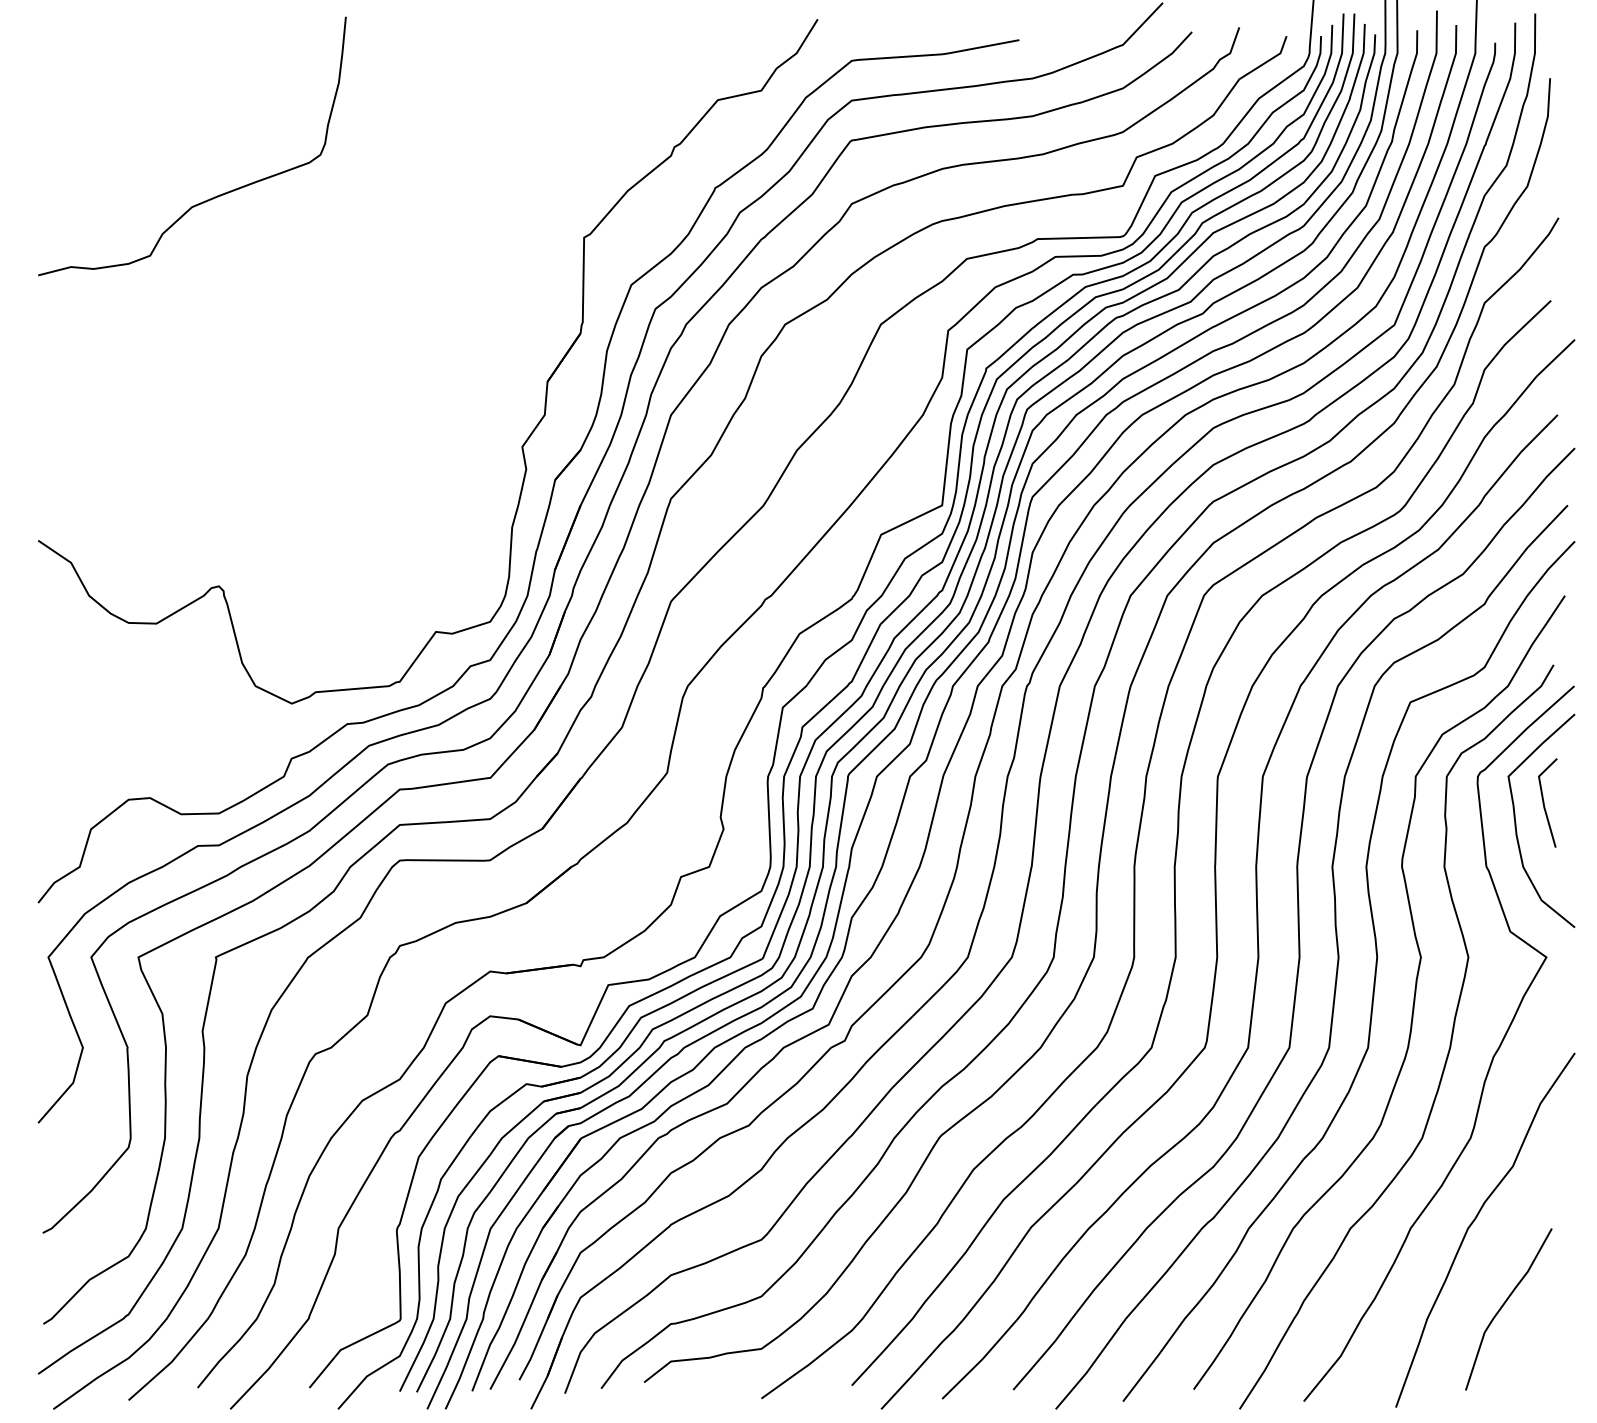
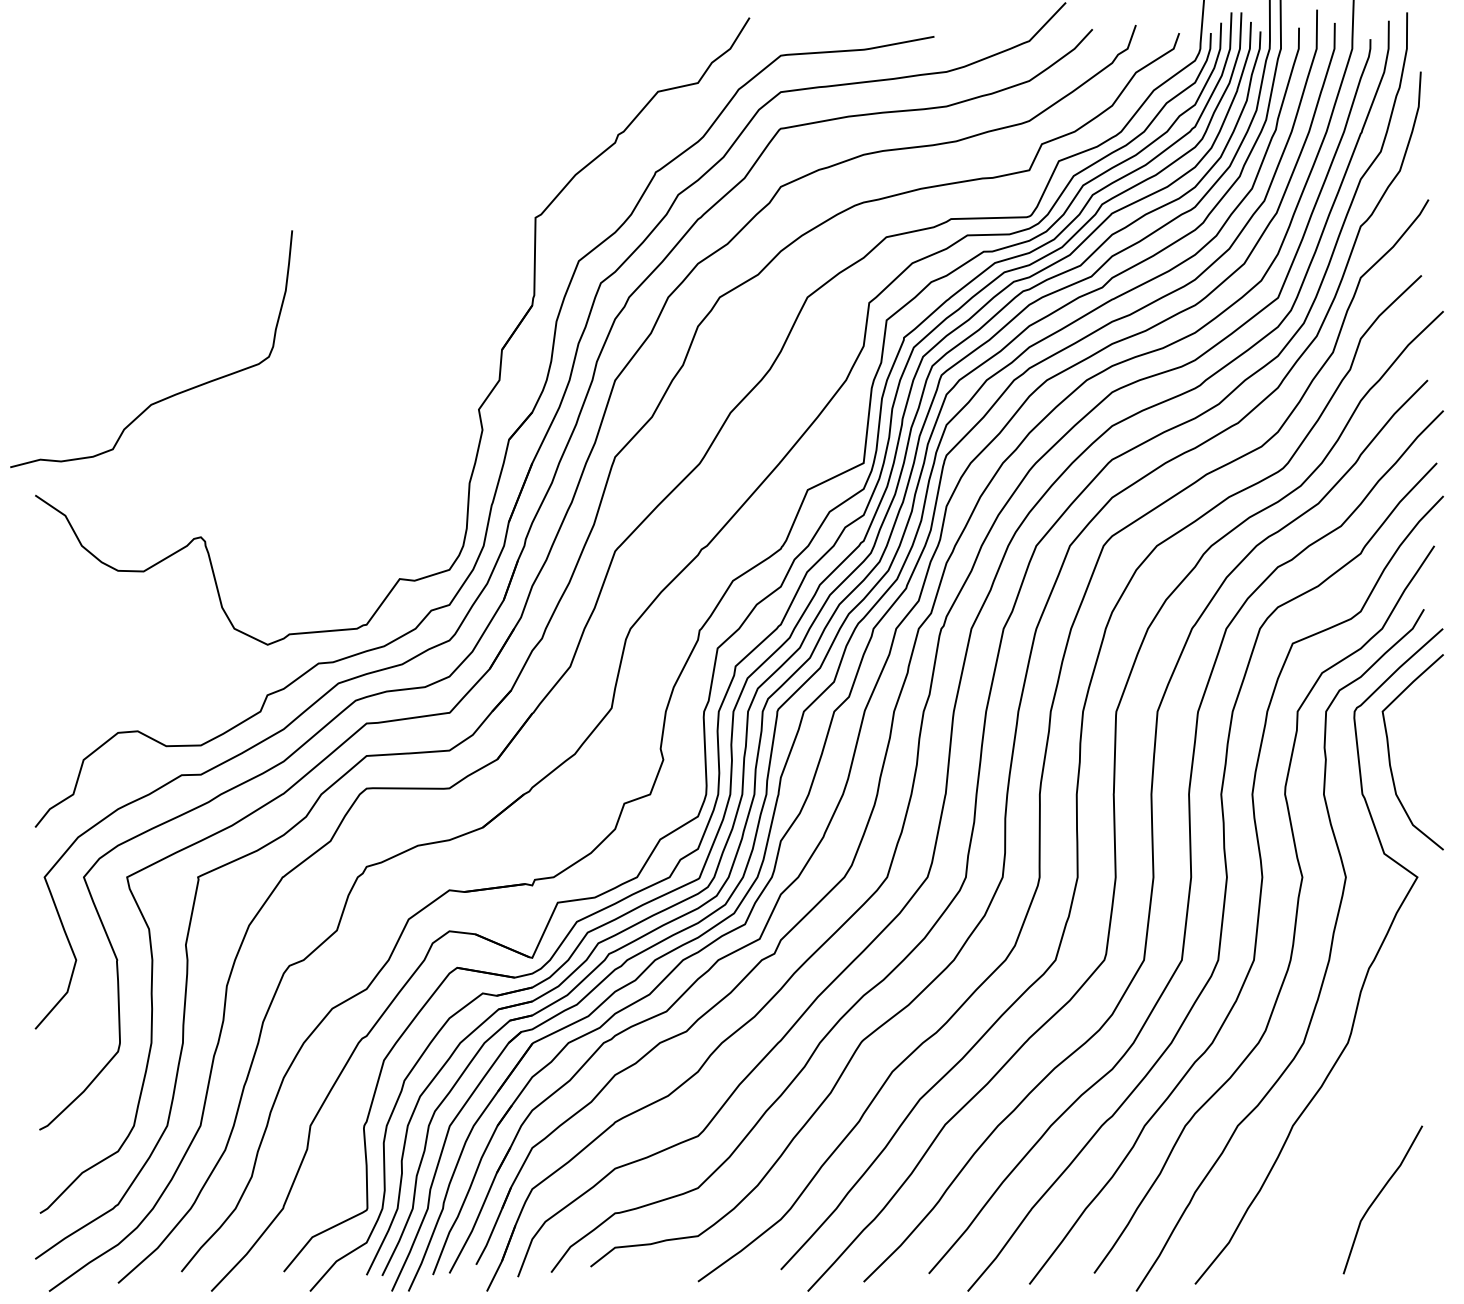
curve: (213, 196) -> (170, 395), moved
line: (1544, 802) -> (1415, 735), removed
curve: (1475, 1220) -> (1352, 1118), removed

